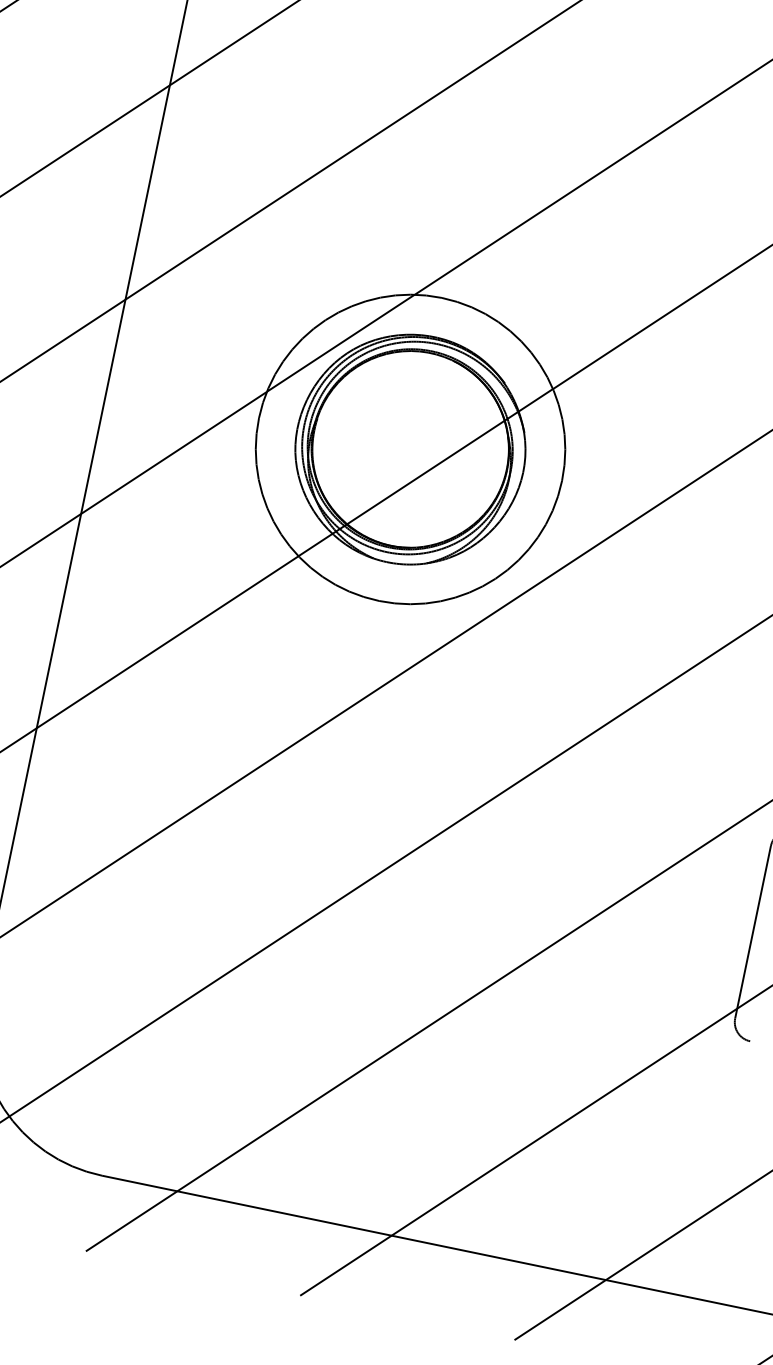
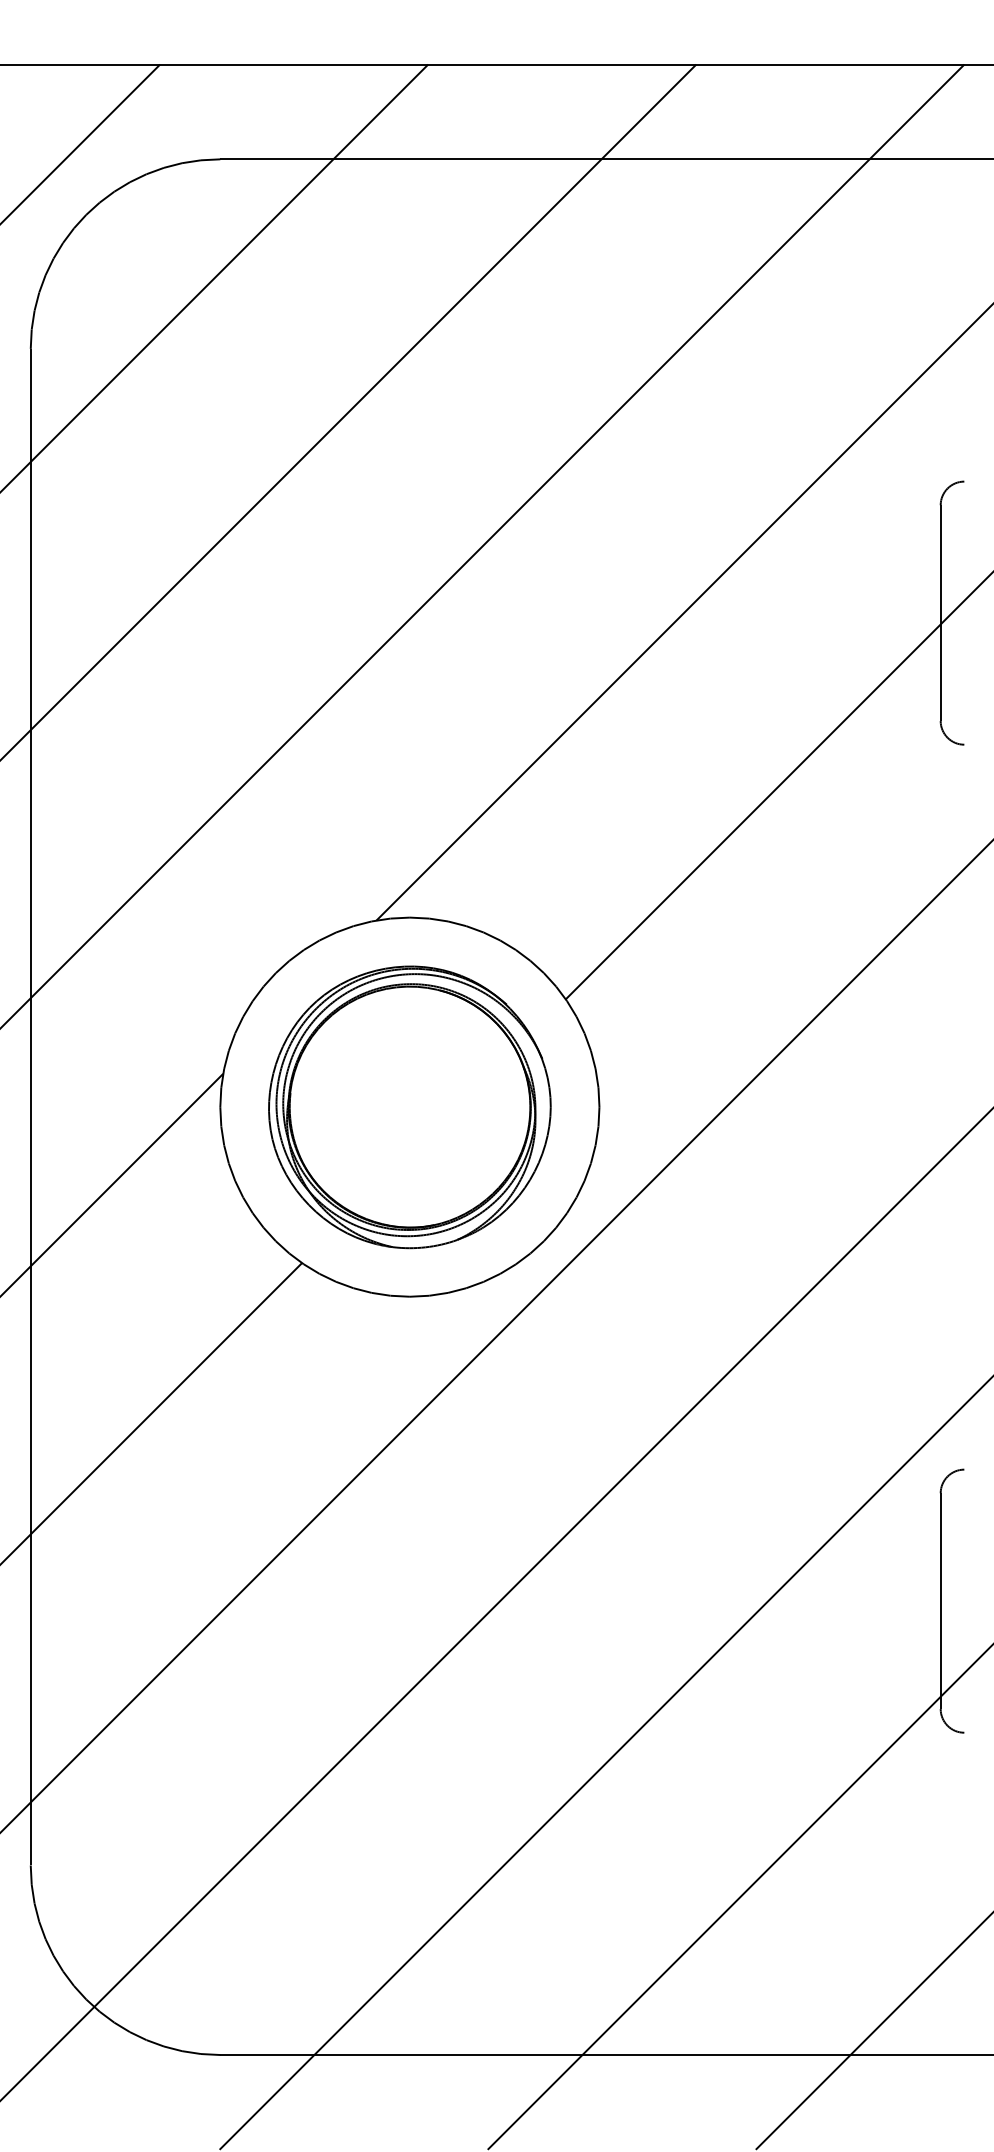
hatch: (400, 434) -> (394, 1091), removed

